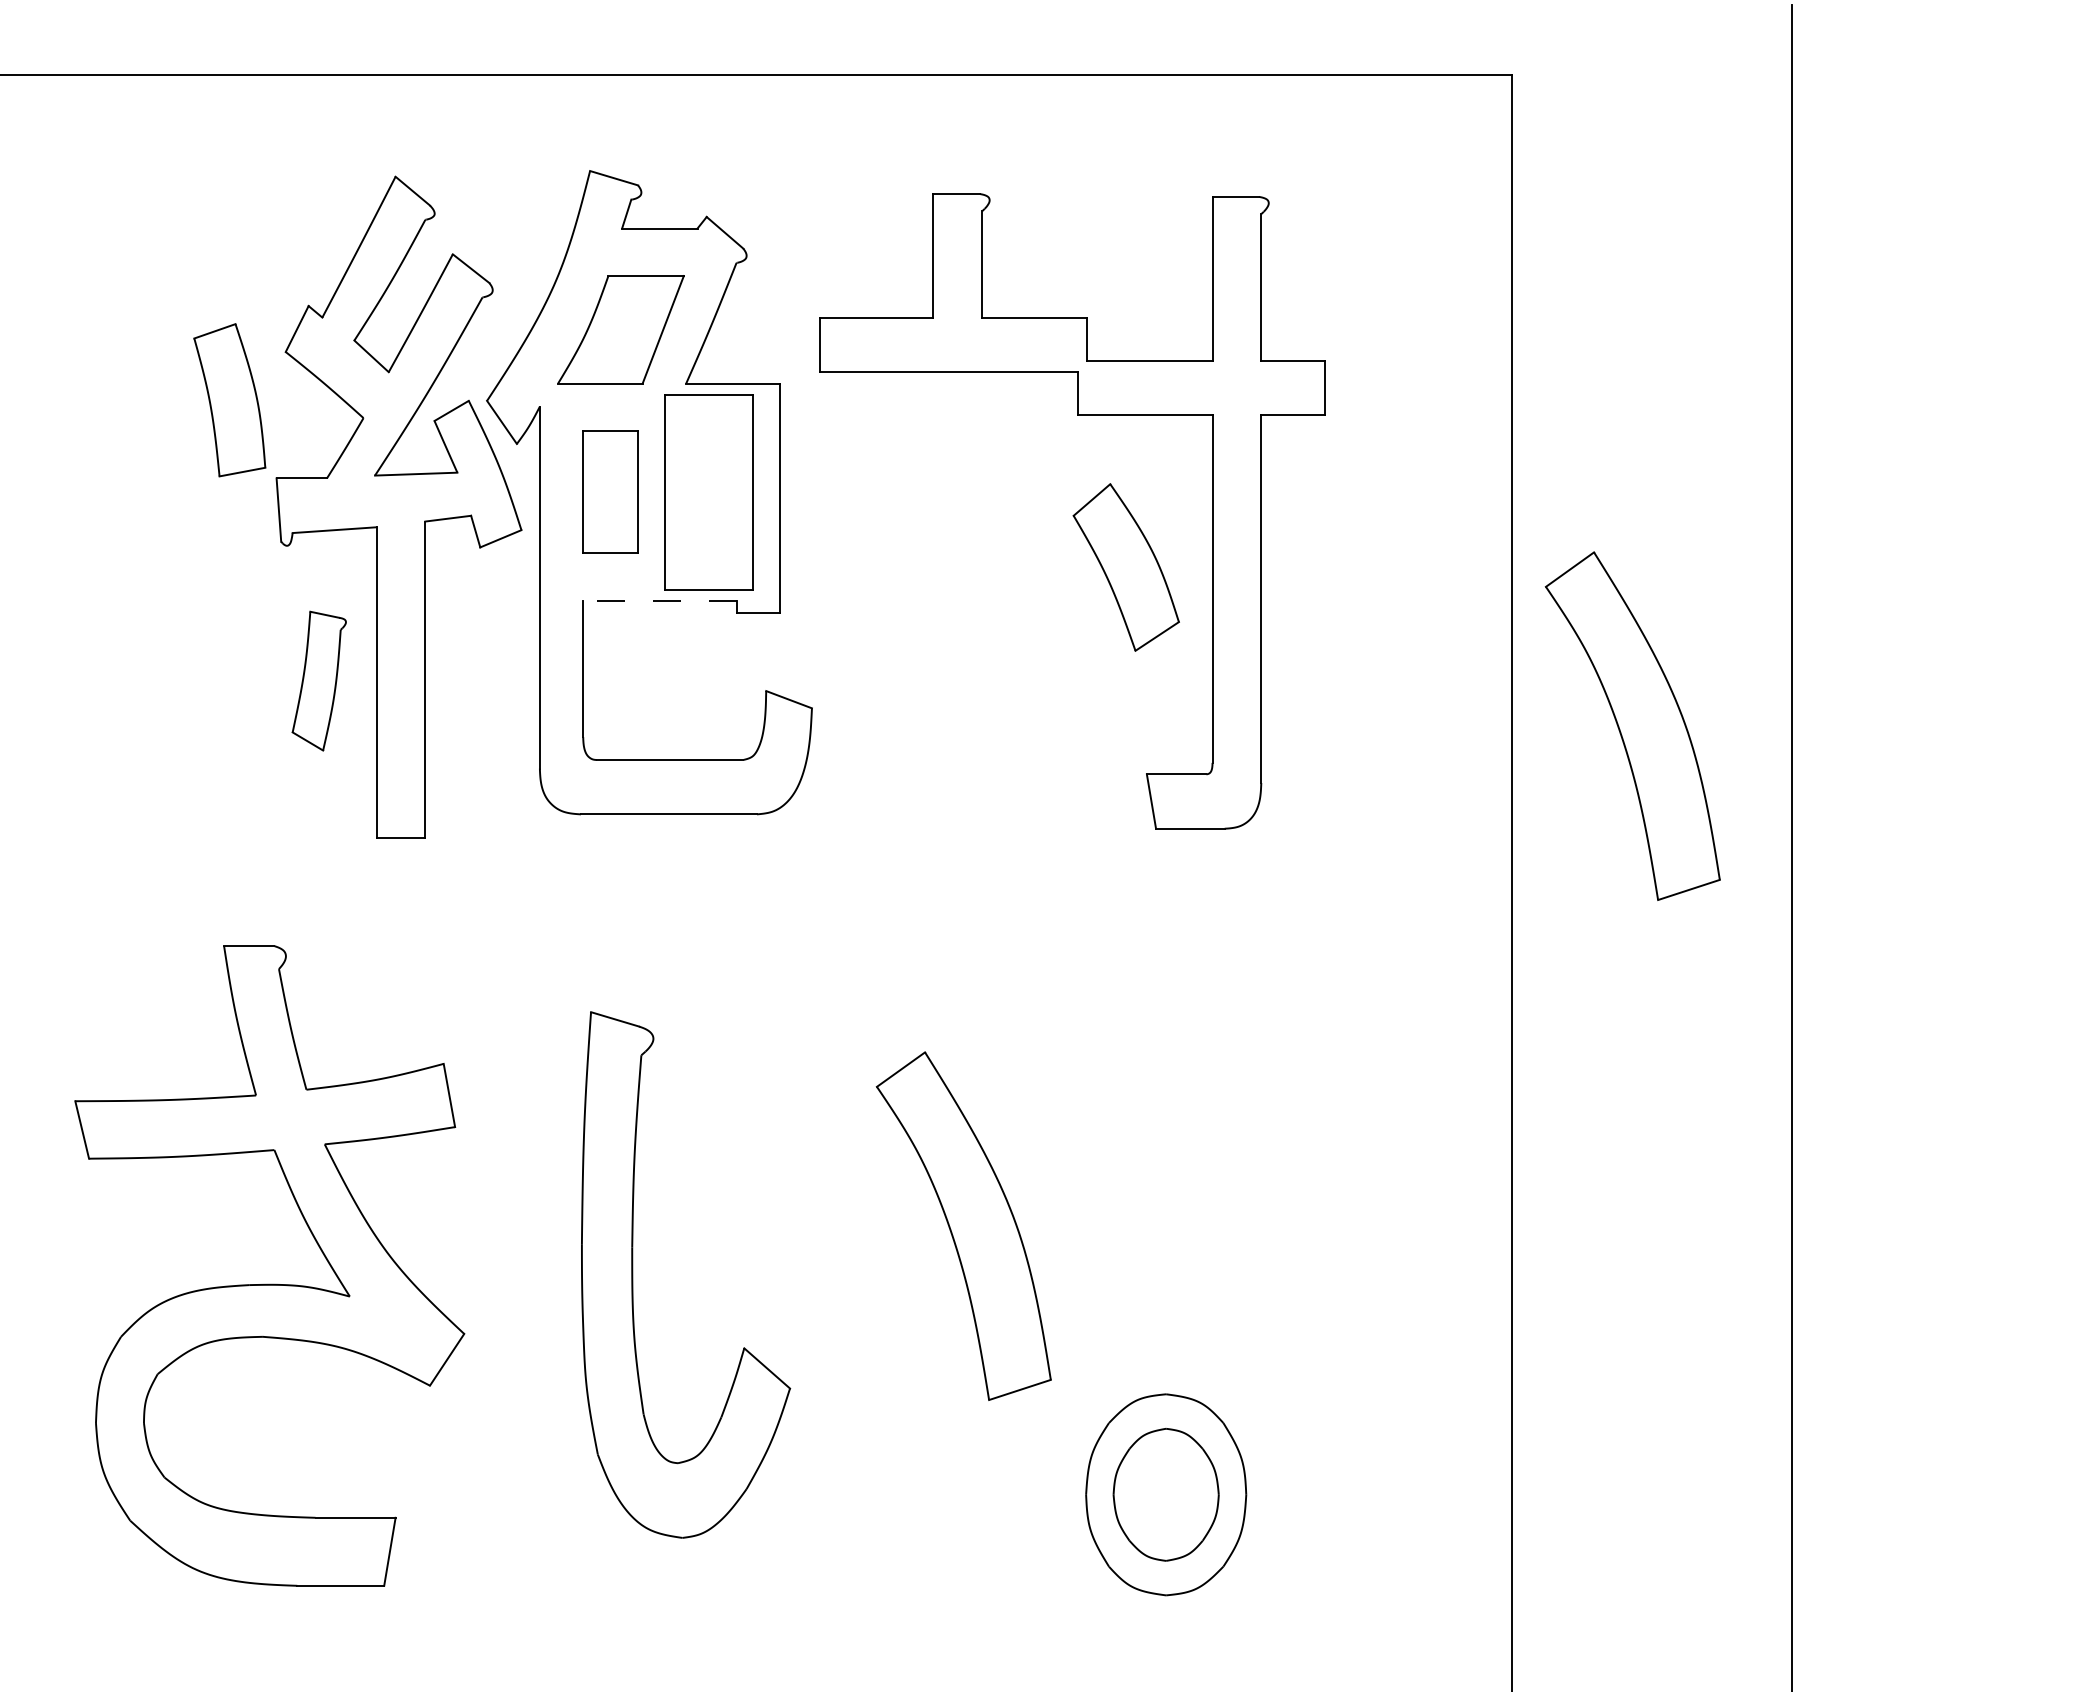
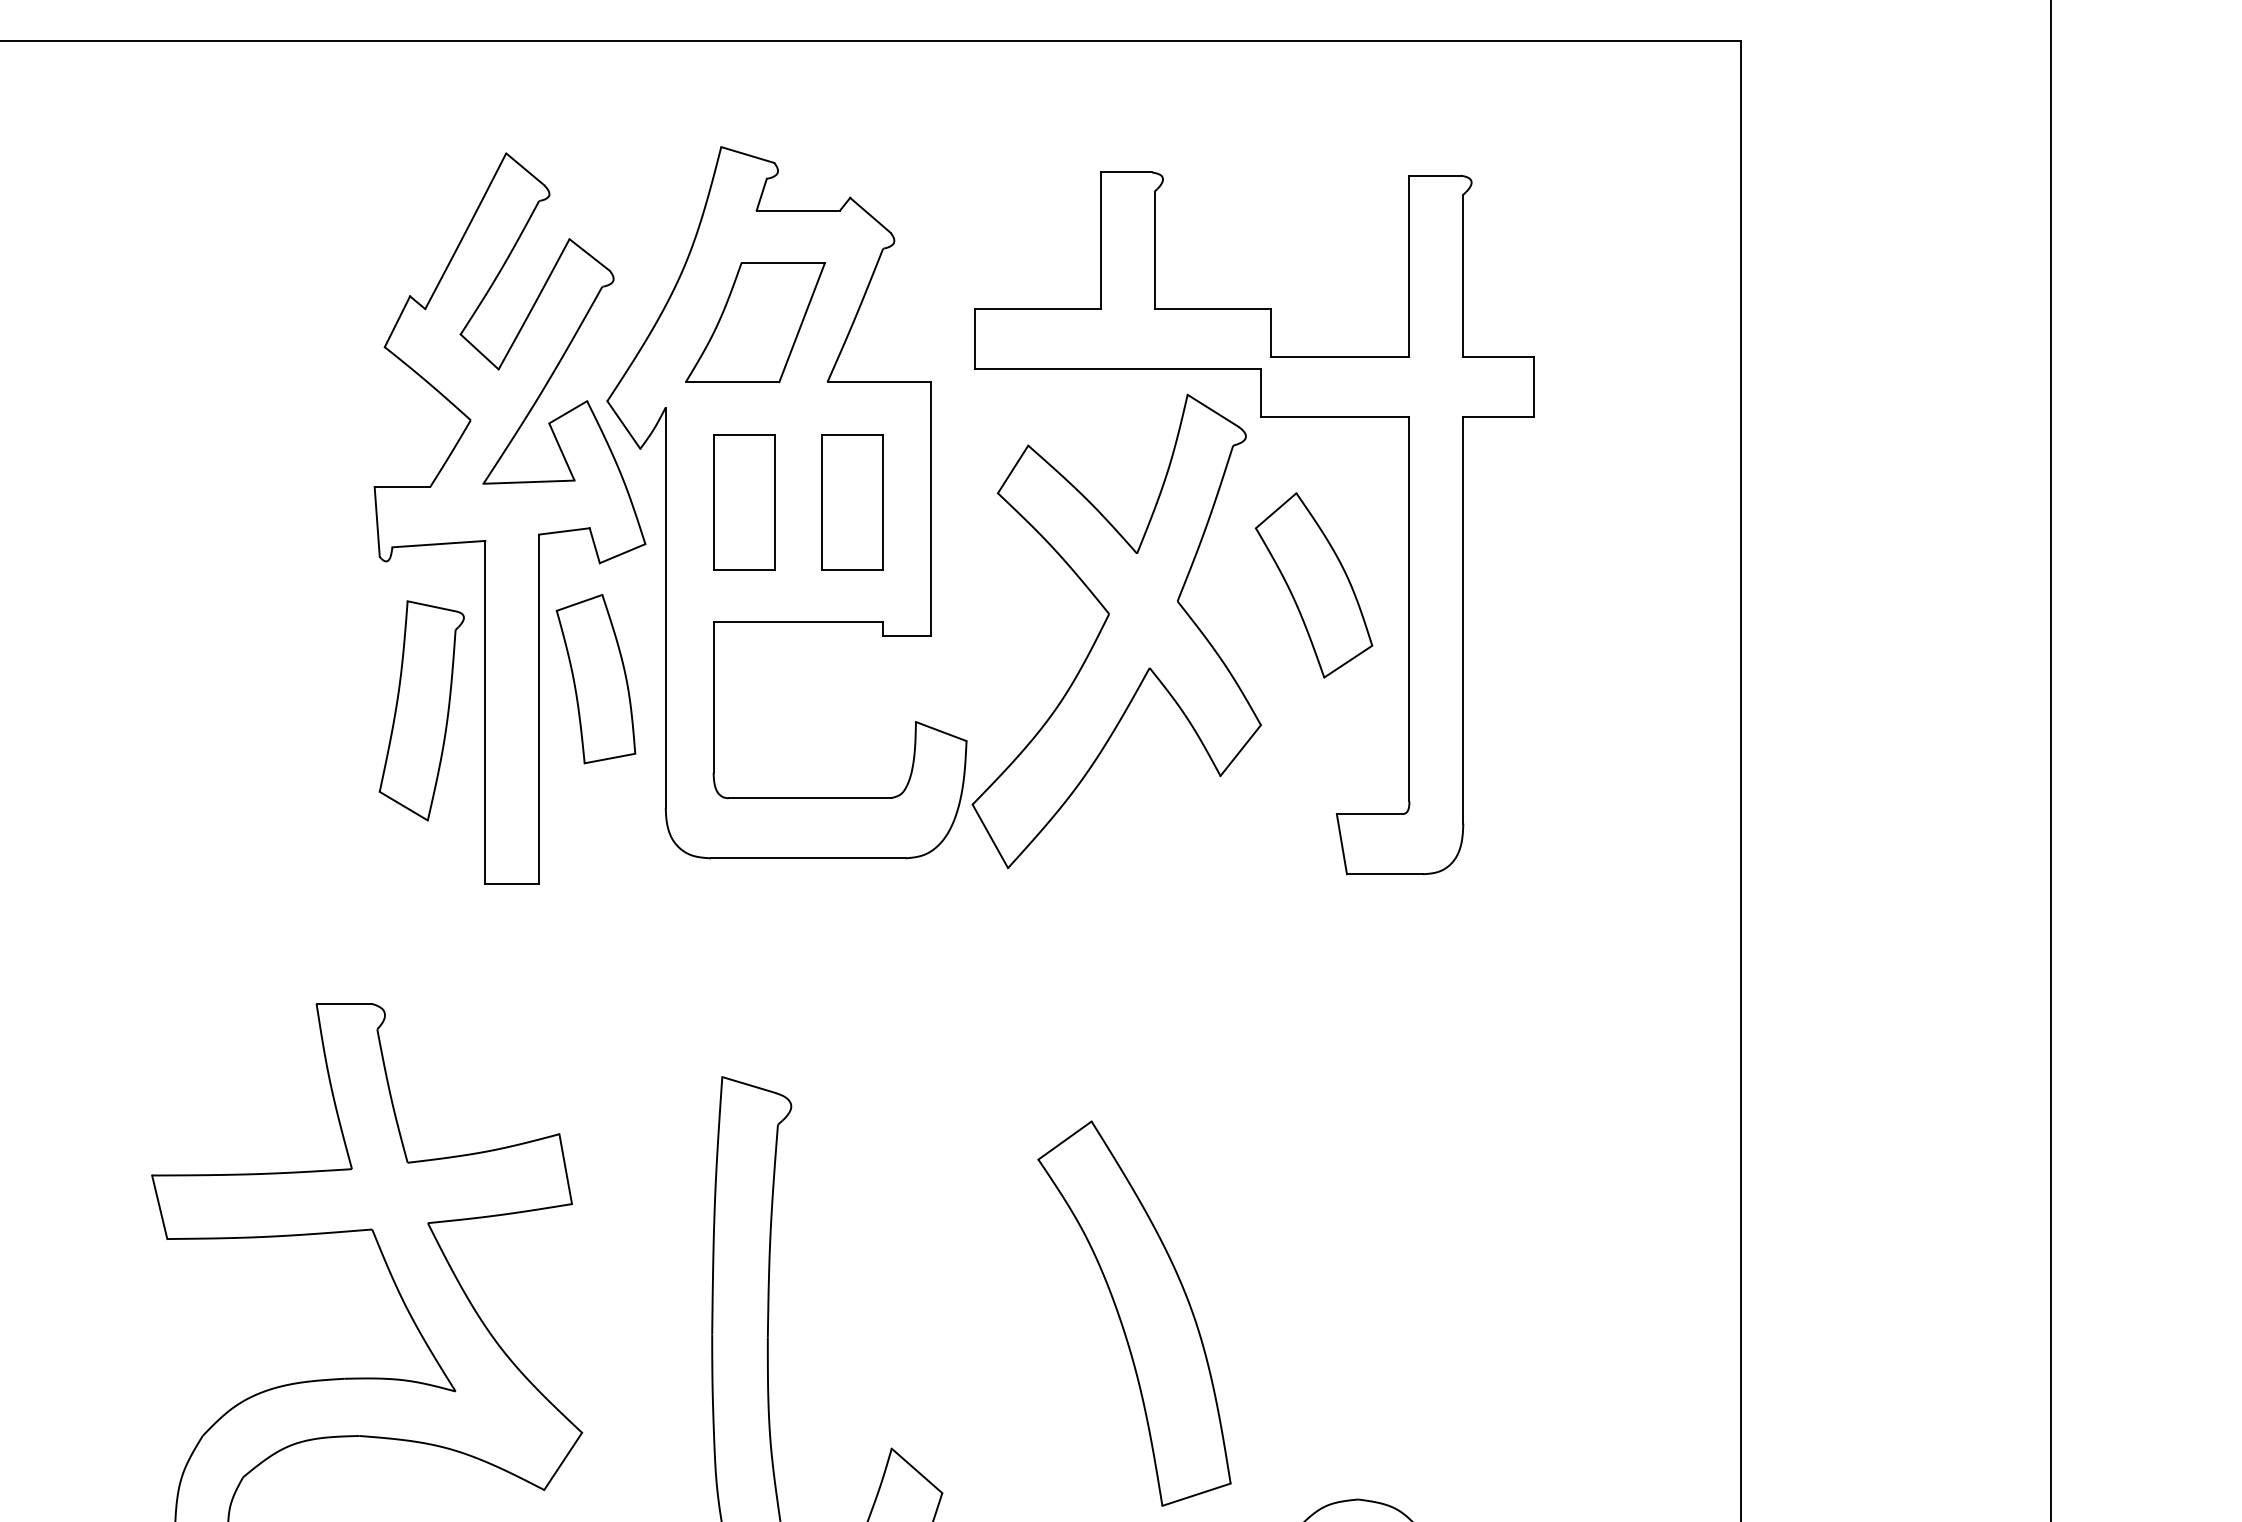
part: (229, 400) -> (595, 679), moved
part: (709, 491) -> (853, 501), size x0.62
line: (659, 600) -> (797, 621), dashed -> solid
part: (947, 609) -> (1116, 631), added
part: (319, 681) -> (422, 711), size x1.43
part: (1632, 725) -> (1873, 760), removed

